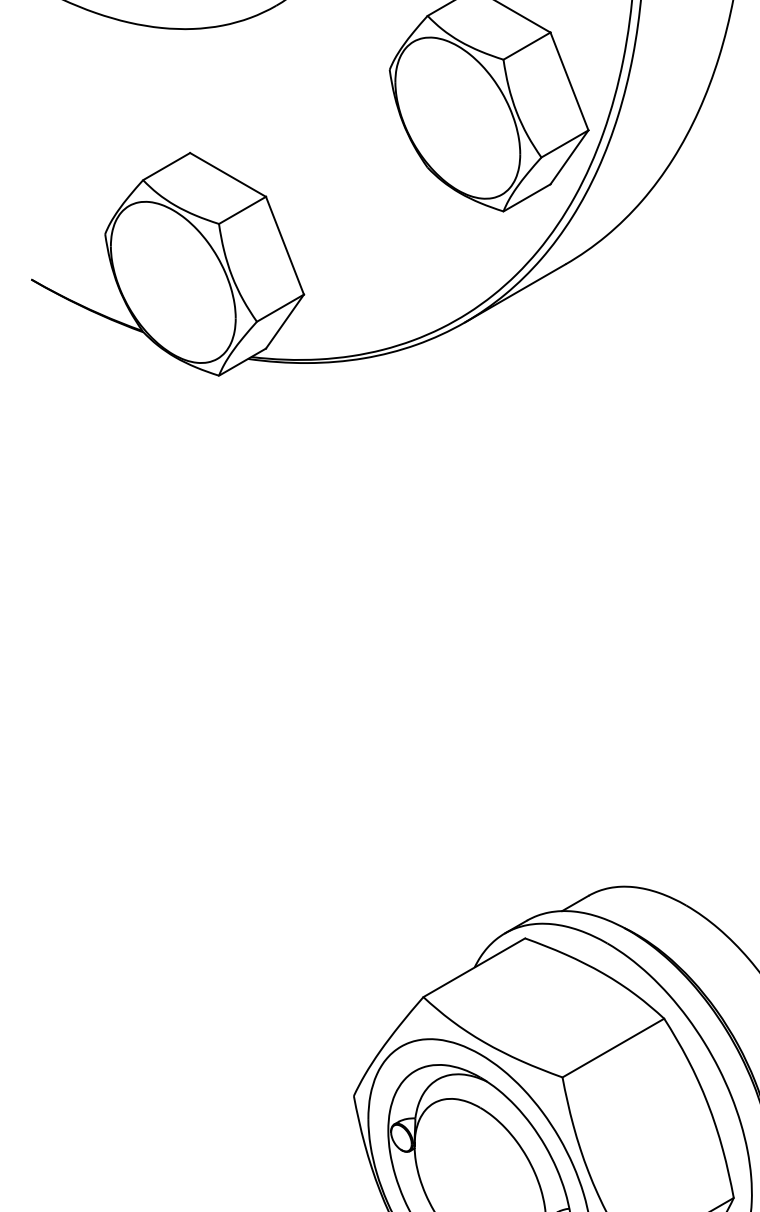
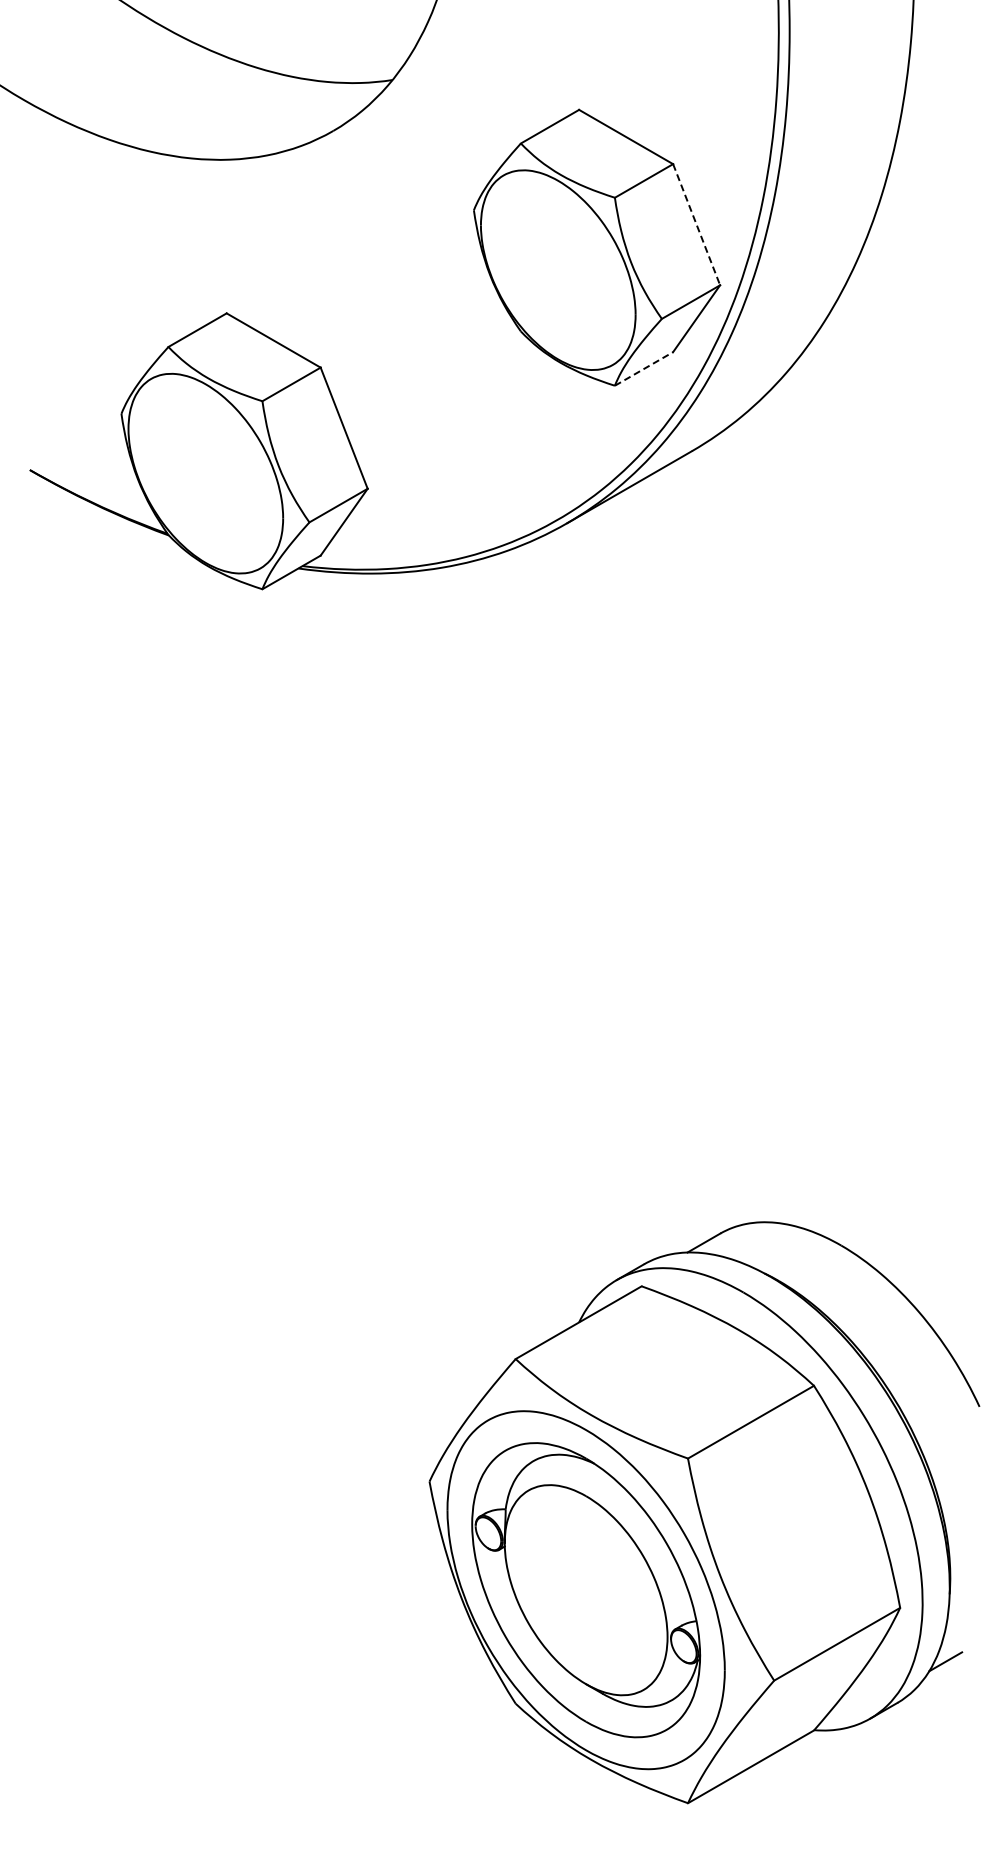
line: (569, 81) -> (696, 224), solid -> dashed
line: (527, 197) -> (644, 368), solid -> dashed

